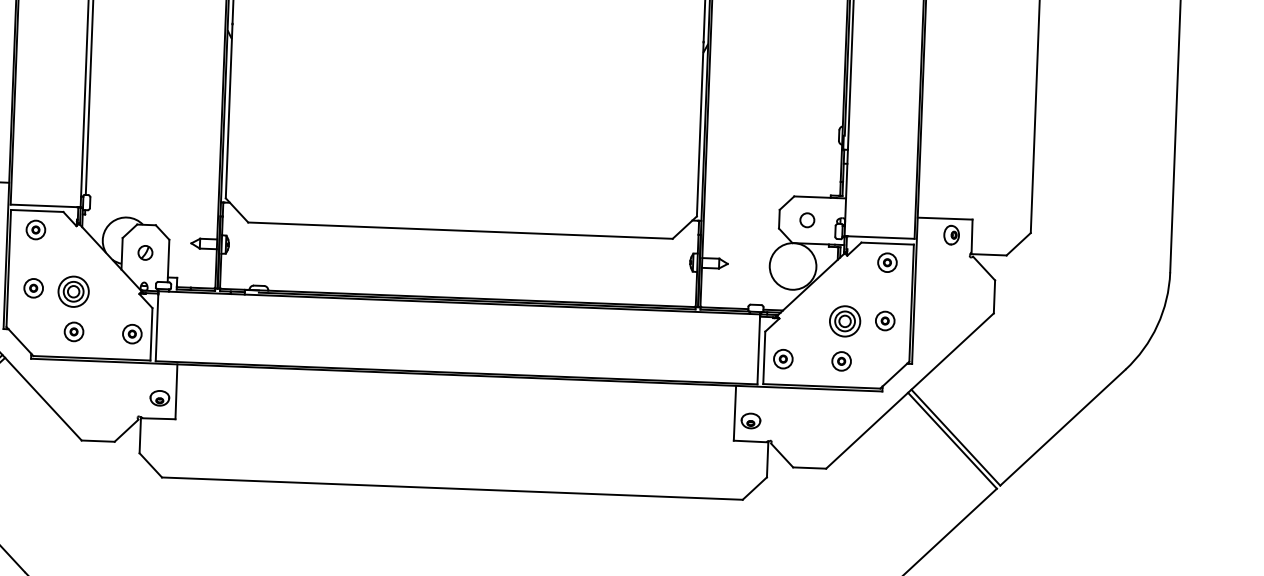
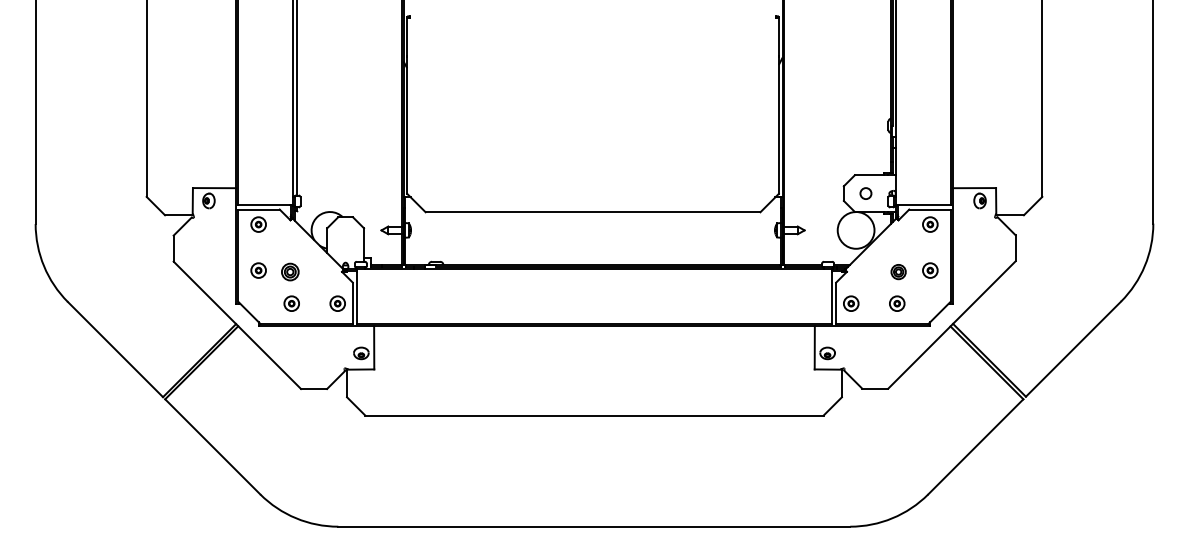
part: (145, 251) -> (345, 238), removed
part: (74, 291) -> (290, 271), size x0.7
part: (844, 320) -> (898, 271), size x0.6

